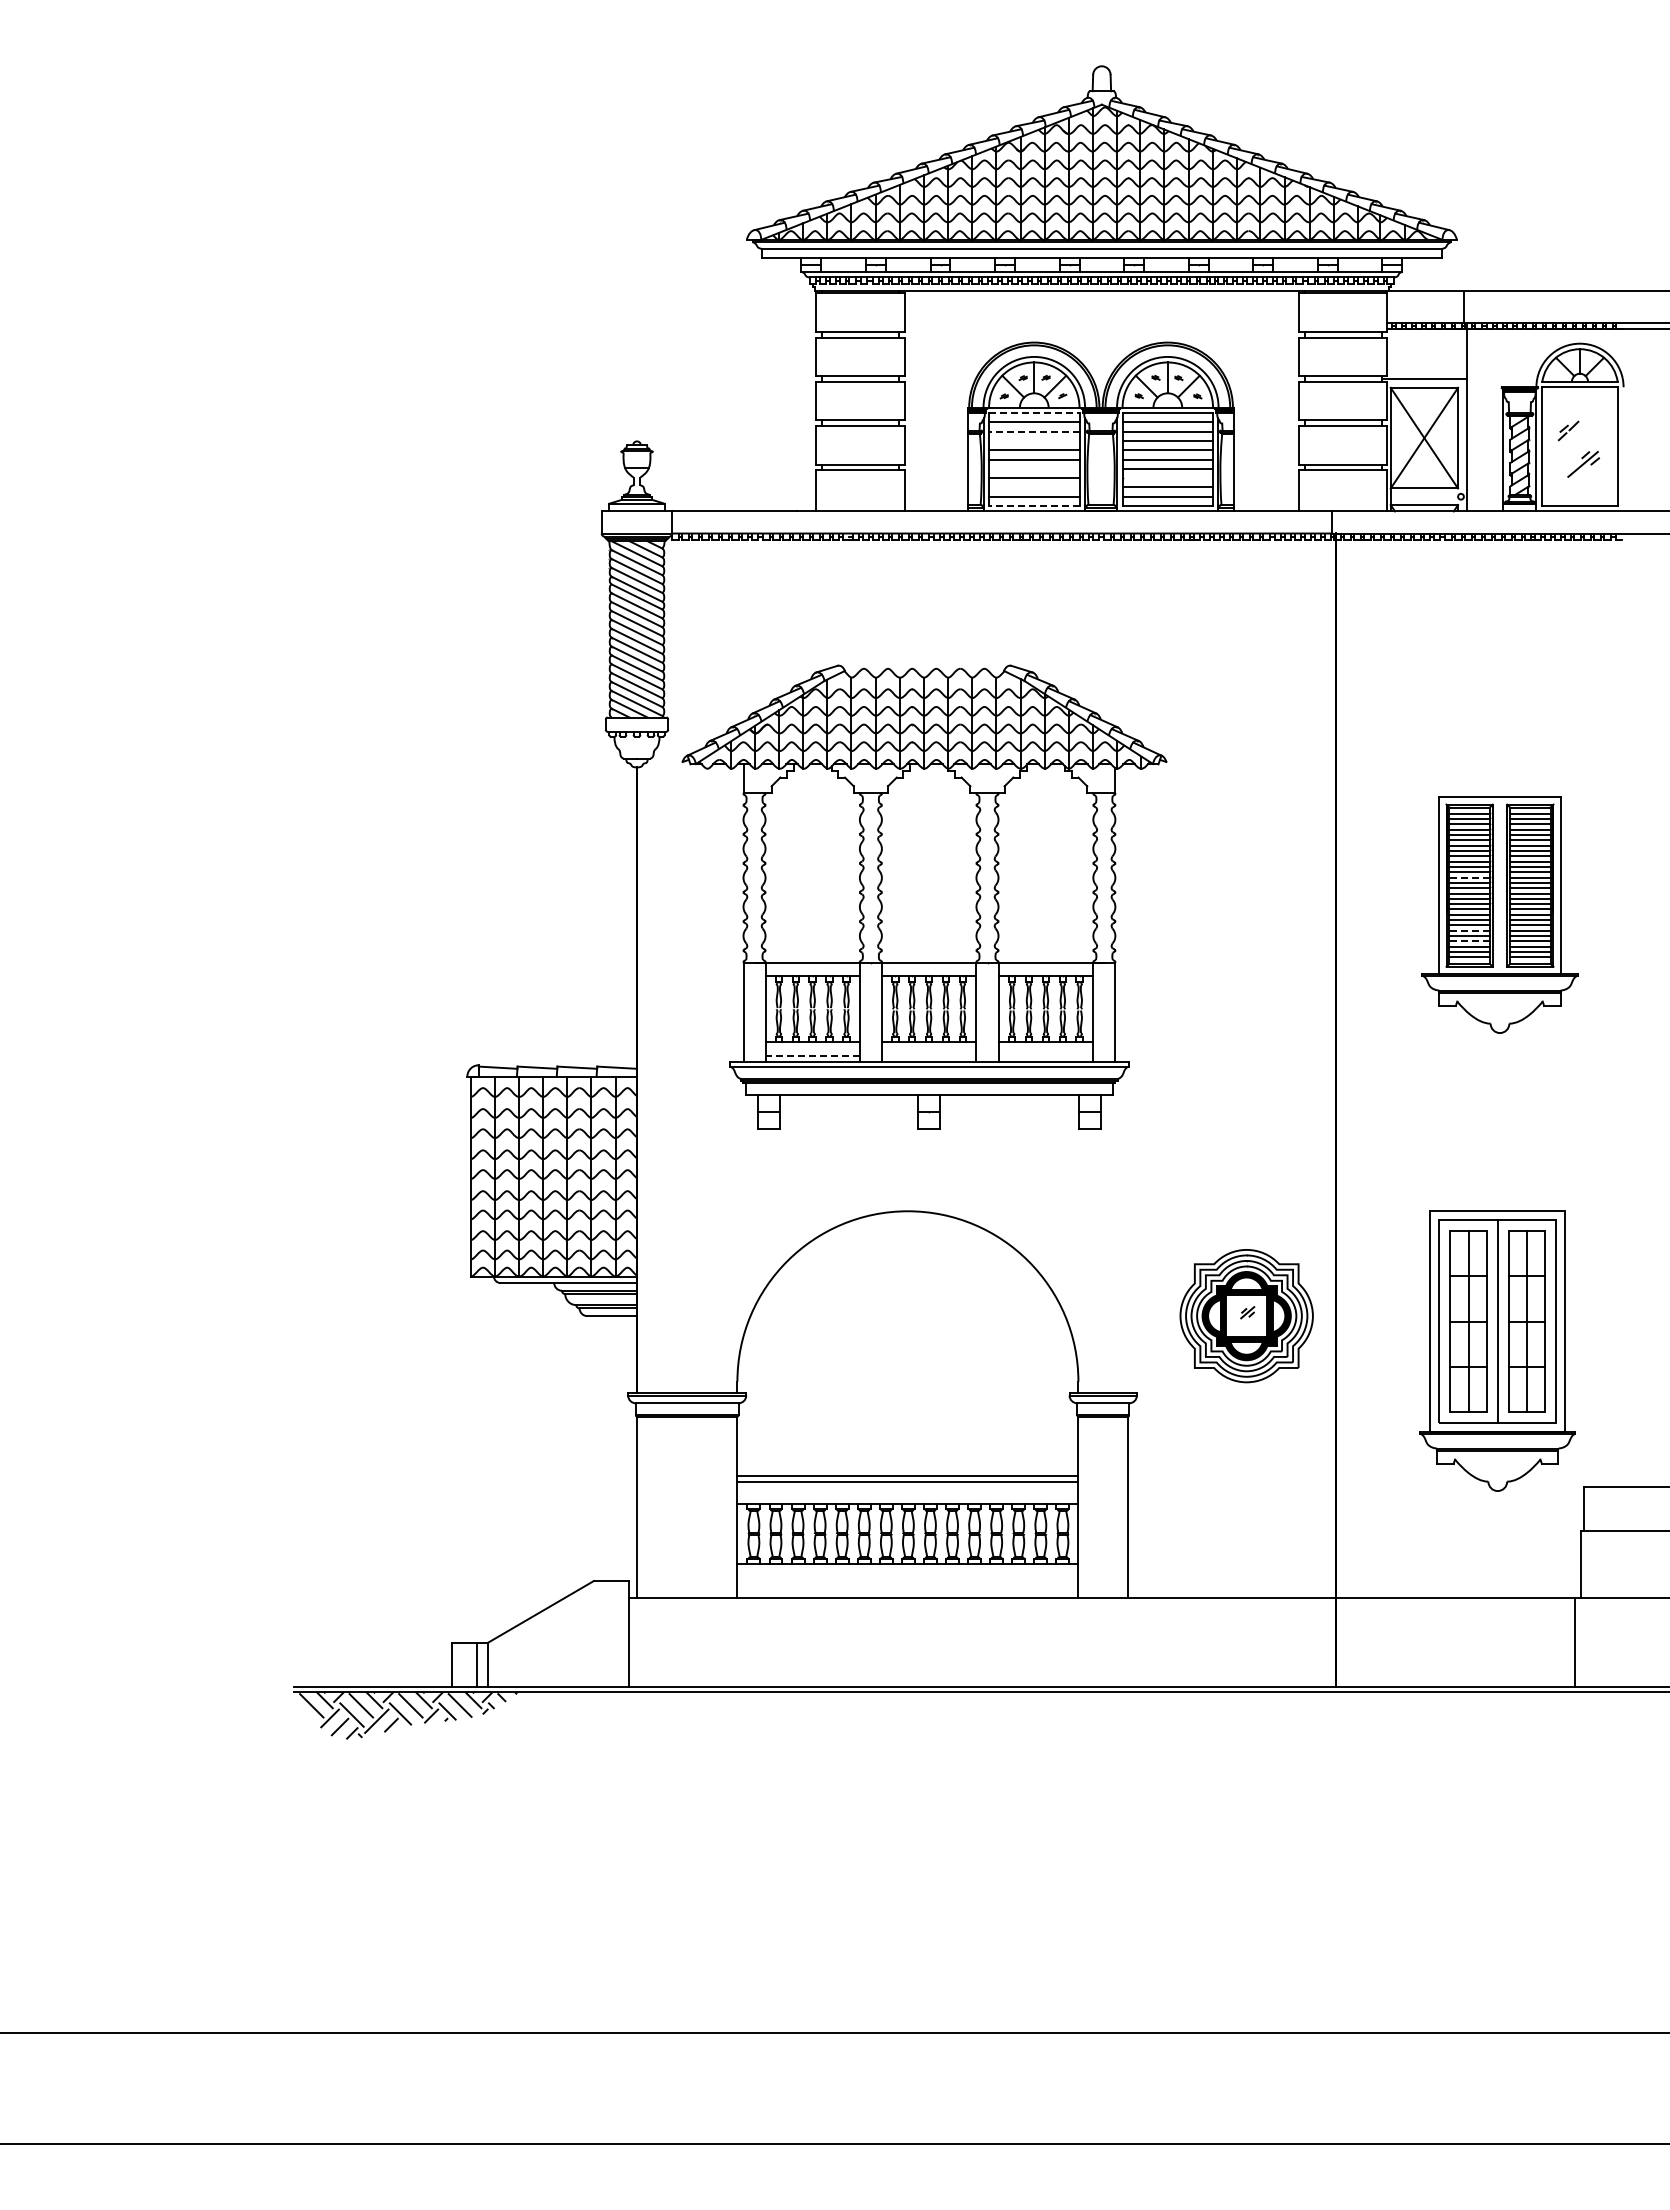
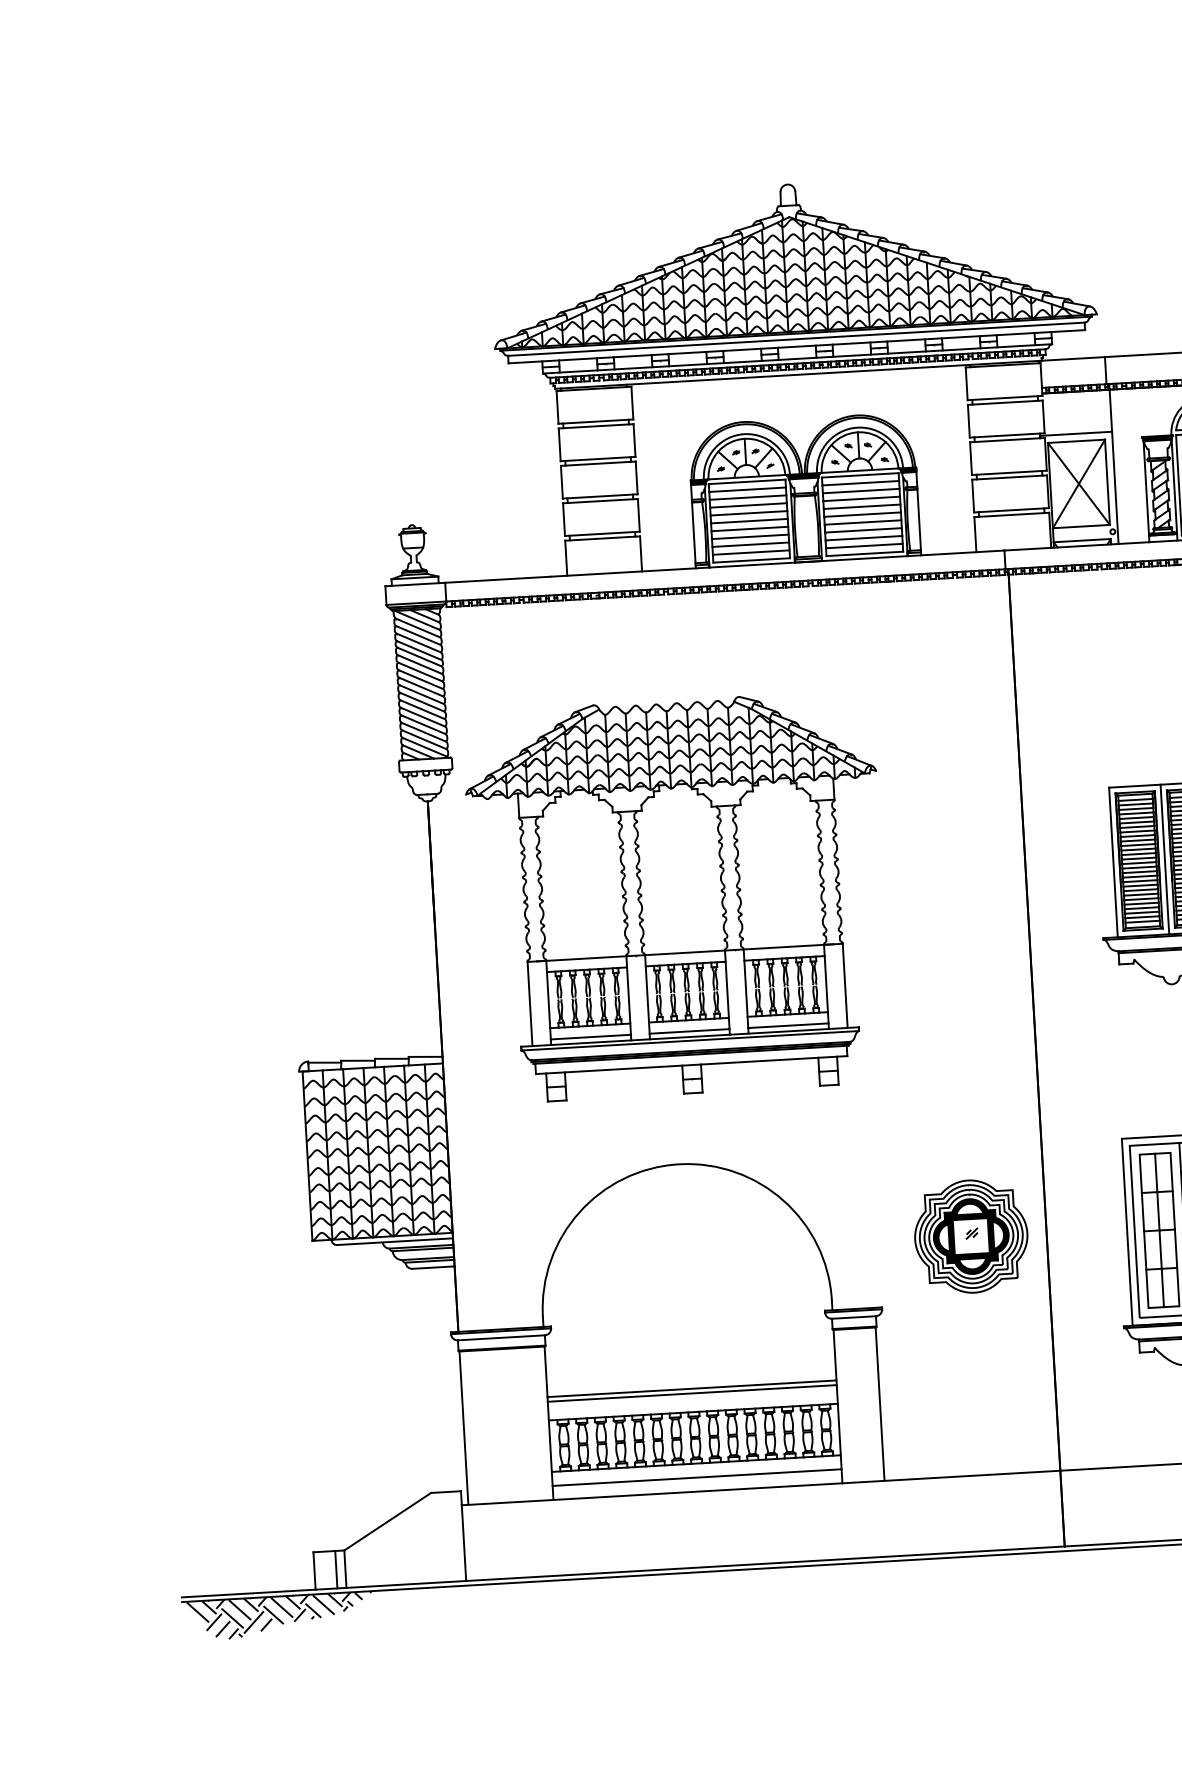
line: (1034, 413) -> (747, 482), dashed -> solid
line: (1033, 431) -> (747, 497), dashed -> solid
line: (1034, 441) -> (748, 505), added
line: (1034, 468) -> (750, 528), added
line: (1167, 478) -> (863, 530), added
line: (1034, 487) -> (750, 544), added
line: (1033, 505) -> (751, 560), dashed -> solid
line: (1469, 877) -> (1138, 854), dashed -> solid
line: (1499, 885) -> (1164, 859), added
line: (1469, 930) -> (1141, 898), dashed -> solid
line: (1469, 941) -> (1141, 908), dashed -> solid
line: (812, 1055) -> (590, 1036), dashed -> solid
line: (929, 1055) -> (689, 1031), added
line: (1045, 1055) -> (788, 1025), added
line: (907, 1580) -> (696, 1477), added

